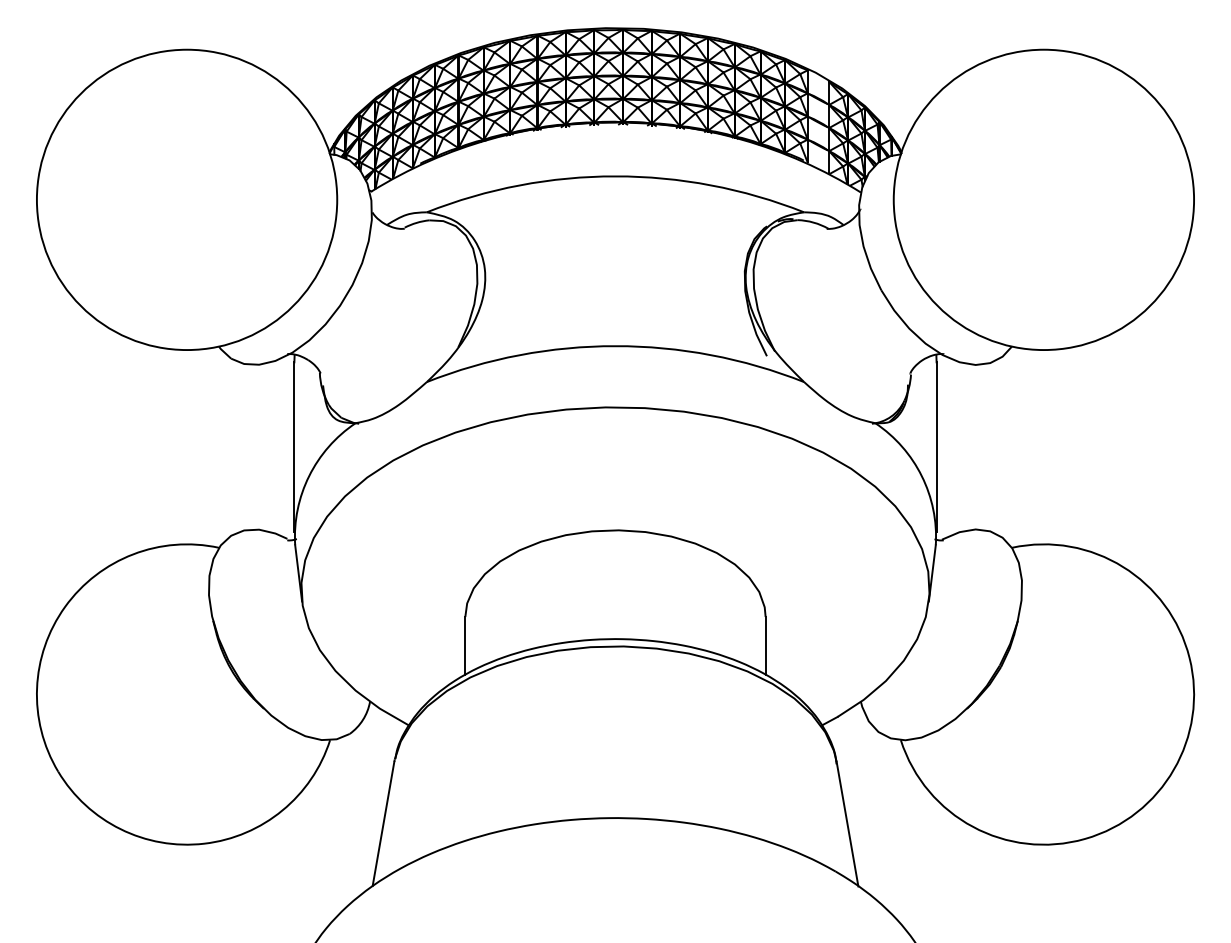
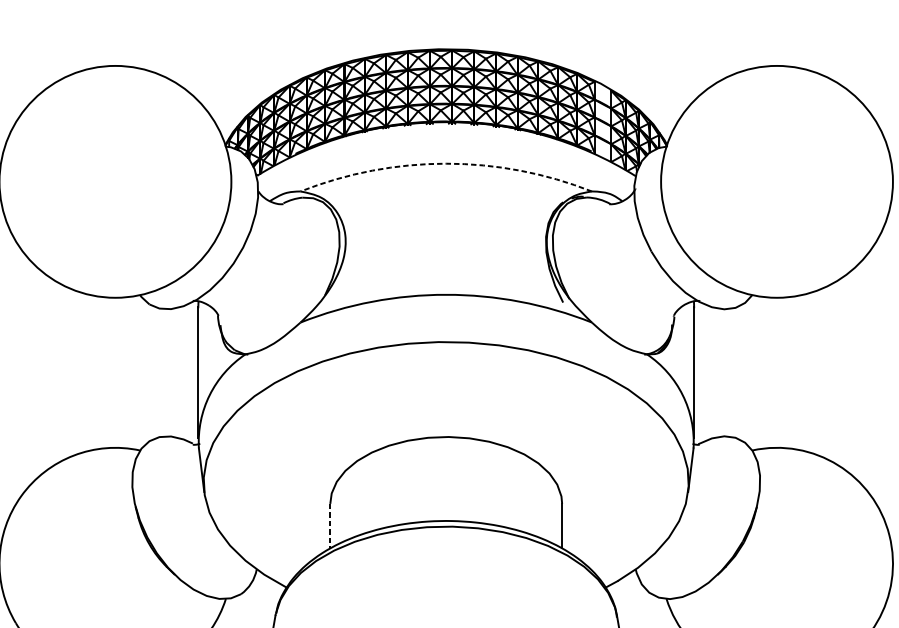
arc: (615, 176) -> (446, 163), solid -> dashed
line: (465, 646) -> (330, 526), solid -> dashed

